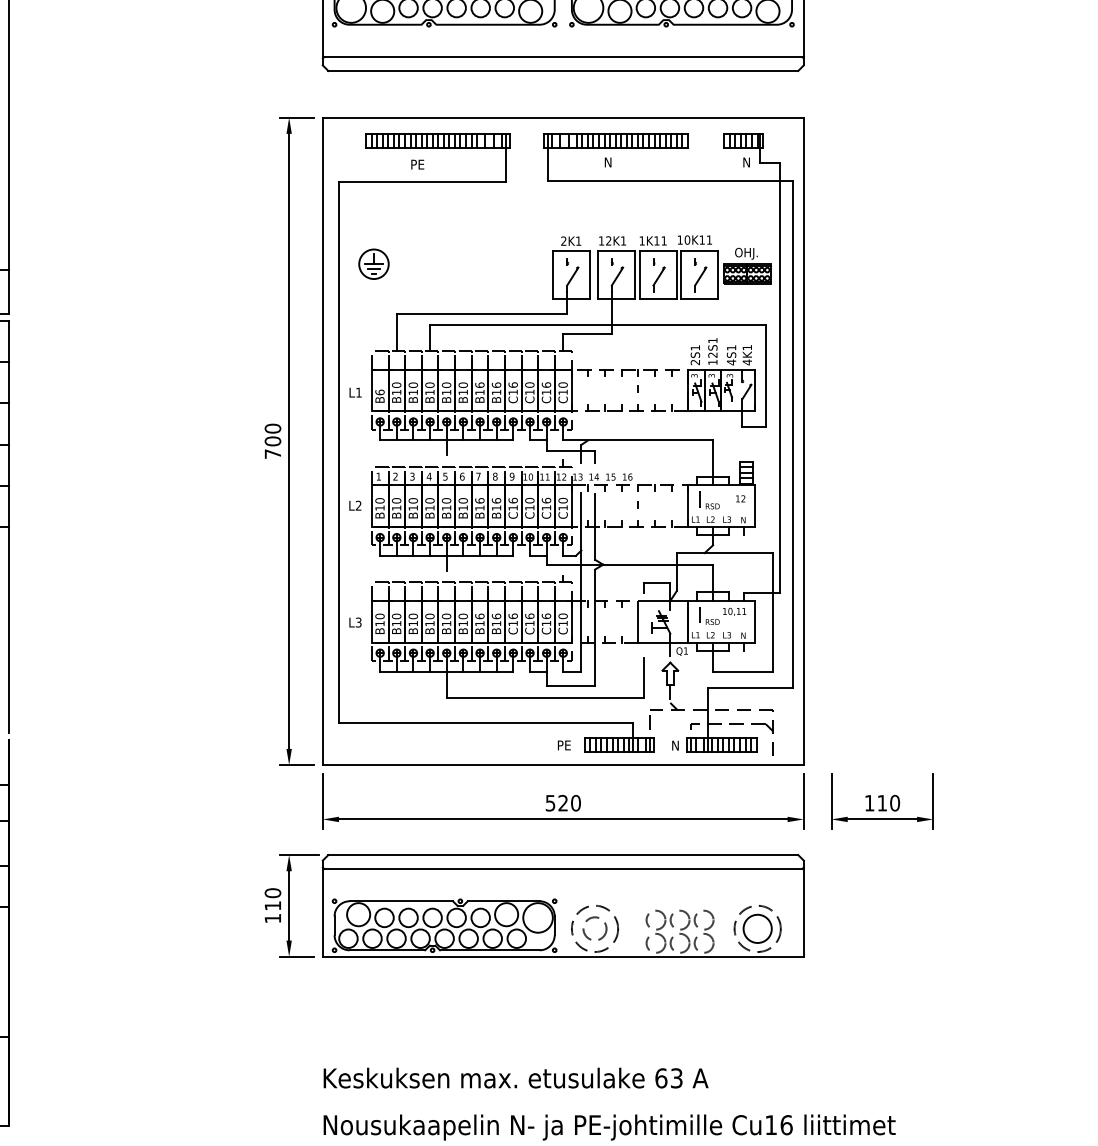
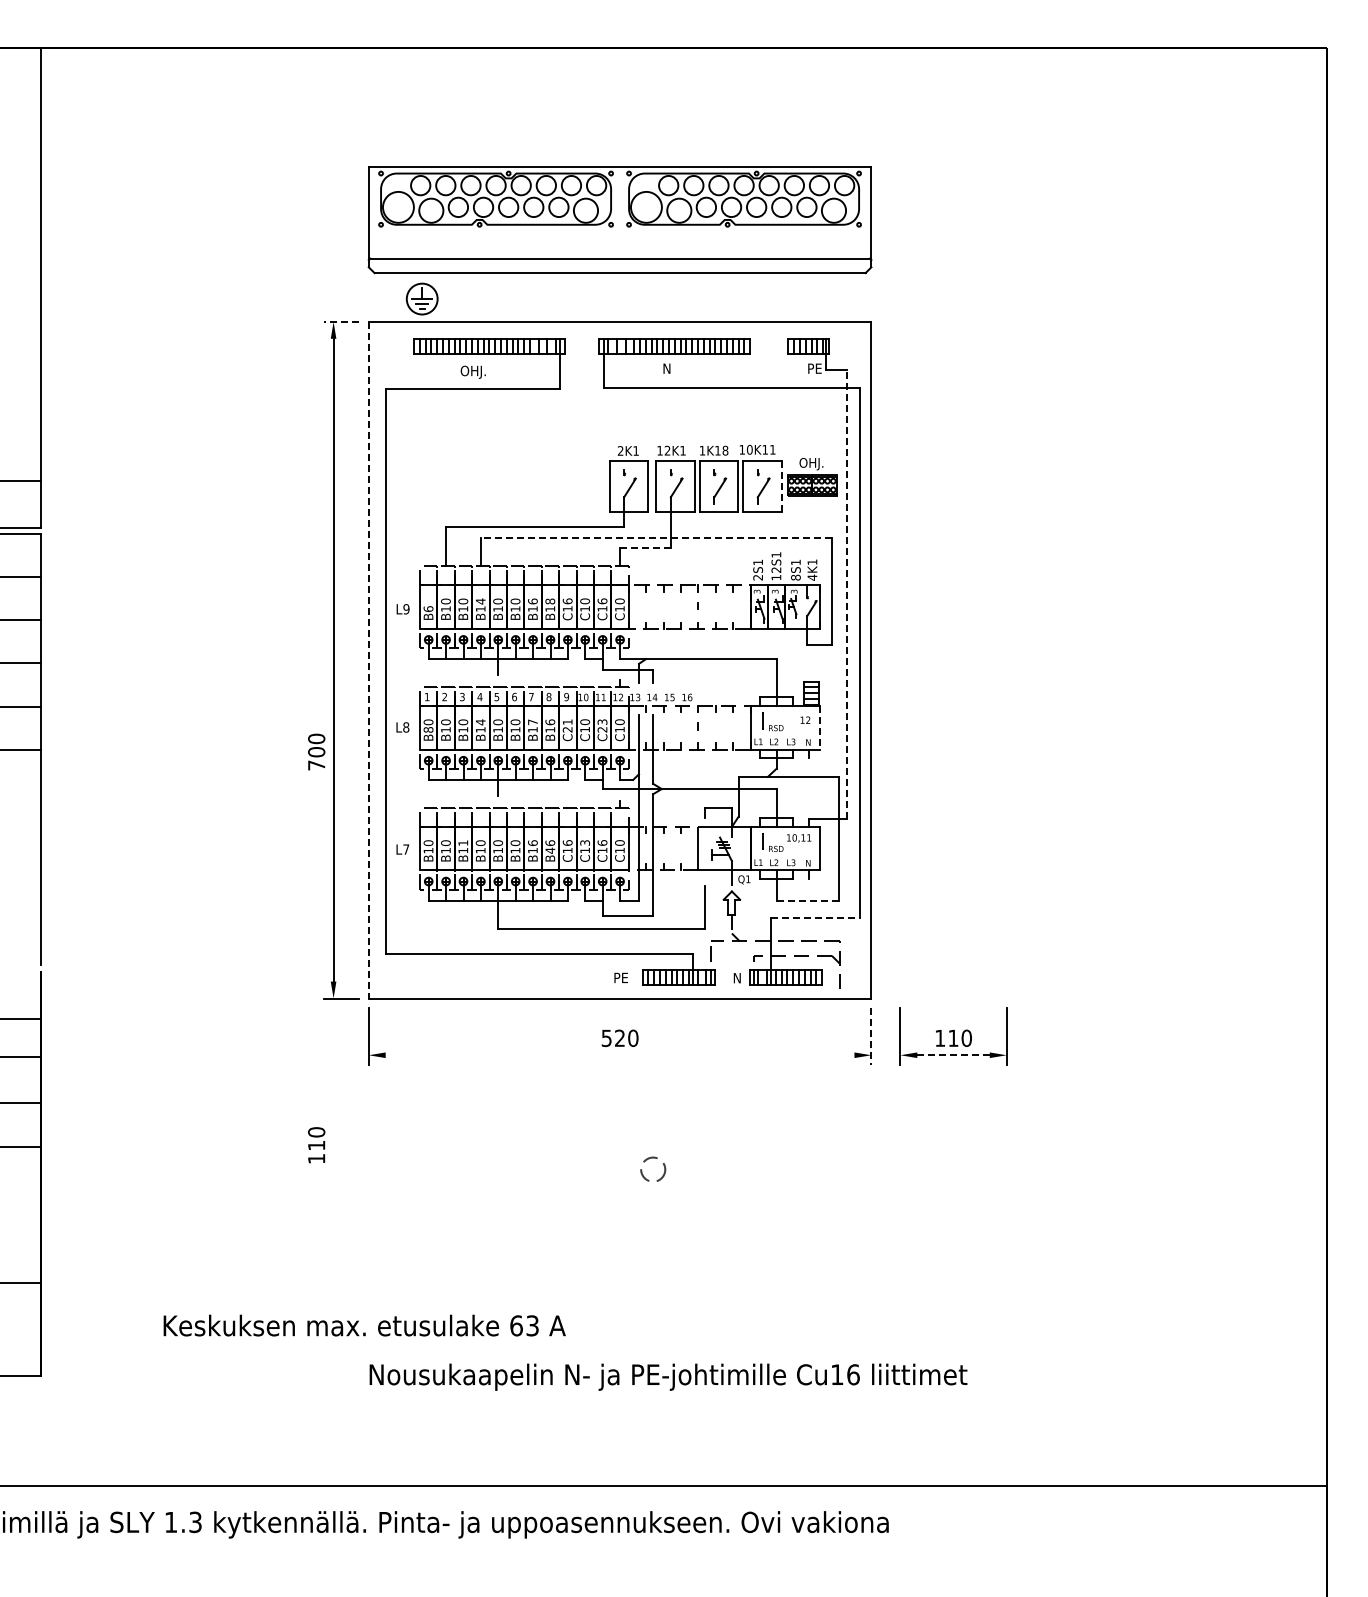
line: (296, 117) -> (341, 321), solid -> dashed
text: (750, 162) -> (815, 368), N -> PE
text: (422, 165) -> (472, 371), PE -> OHJ.
text: (664, 240) -> (725, 450), 1K11 -> 1K18
part: (373, 263) -> (421, 298), moved
line: (717, 276) -> (781, 487), solid -> dashed
line: (597, 324) -> (655, 538), solid -> dashed
line: (586, 334) -> (644, 548), solid -> dashed
text: (731, 362) -> (795, 577), 4S1 -> 8S1
line: (779, 377) -> (846, 593), solid -> dashed
text: (429, 385) -> (480, 601), B10 -> B14
text: (496, 385) -> (550, 601), B16 -> B18
text: (358, 392) -> (406, 609), L1 -> L9
text: (272, 440) -> (316, 751), moved
line: (322, 441) -> (368, 660), solid -> dashed
text: (429, 501) -> (480, 722), B10 -> B14
text: (479, 501) -> (532, 722), B16 -> B17
text: (512, 503) -> (567, 725), C16 -> C21
text: (546, 503) -> (602, 725), C16 -> C23
text: (358, 505) -> (406, 727), L2 -> L8
line: (755, 505) -> (820, 727), solid -> dashed
text: (379, 507) -> (428, 729), B10 -> B80
text: (529, 615) -> (584, 842), C16 -> C13
text: (413, 616) -> (463, 843), B10 -> B11
text: (358, 622) -> (406, 849), L3 -> L7
text: (496, 623) -> (550, 850), B16 -> B46
line: (743, 671) -> (808, 900), solid -> dashed
line: (751, 688) -> (816, 918), solid -> dashed
line: (803, 802) -> (871, 1037), solid -> dashed
line: (562, 819) -> (619, 1055), removed
line: (882, 819) -> (953, 1055), solid -> dashed
part: (541, 905) -> (597, 1145), removed
text: (515, 1078) -> (364, 1325), moved

